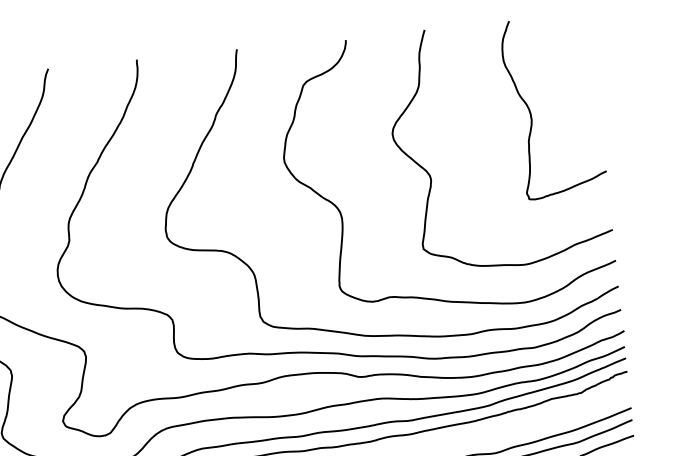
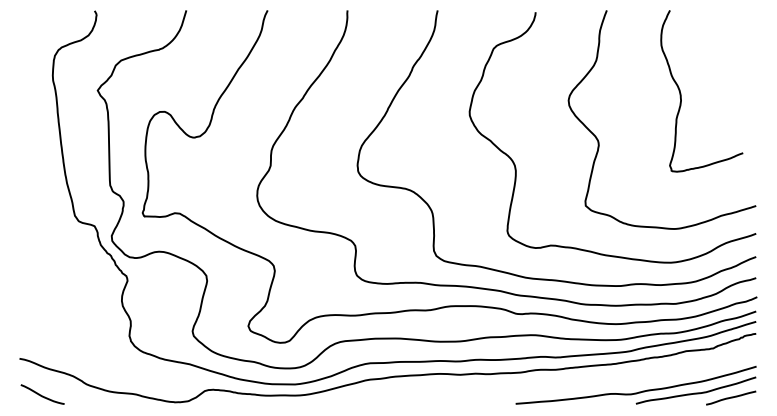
curve: (531, 112) -> (681, 93), moved

